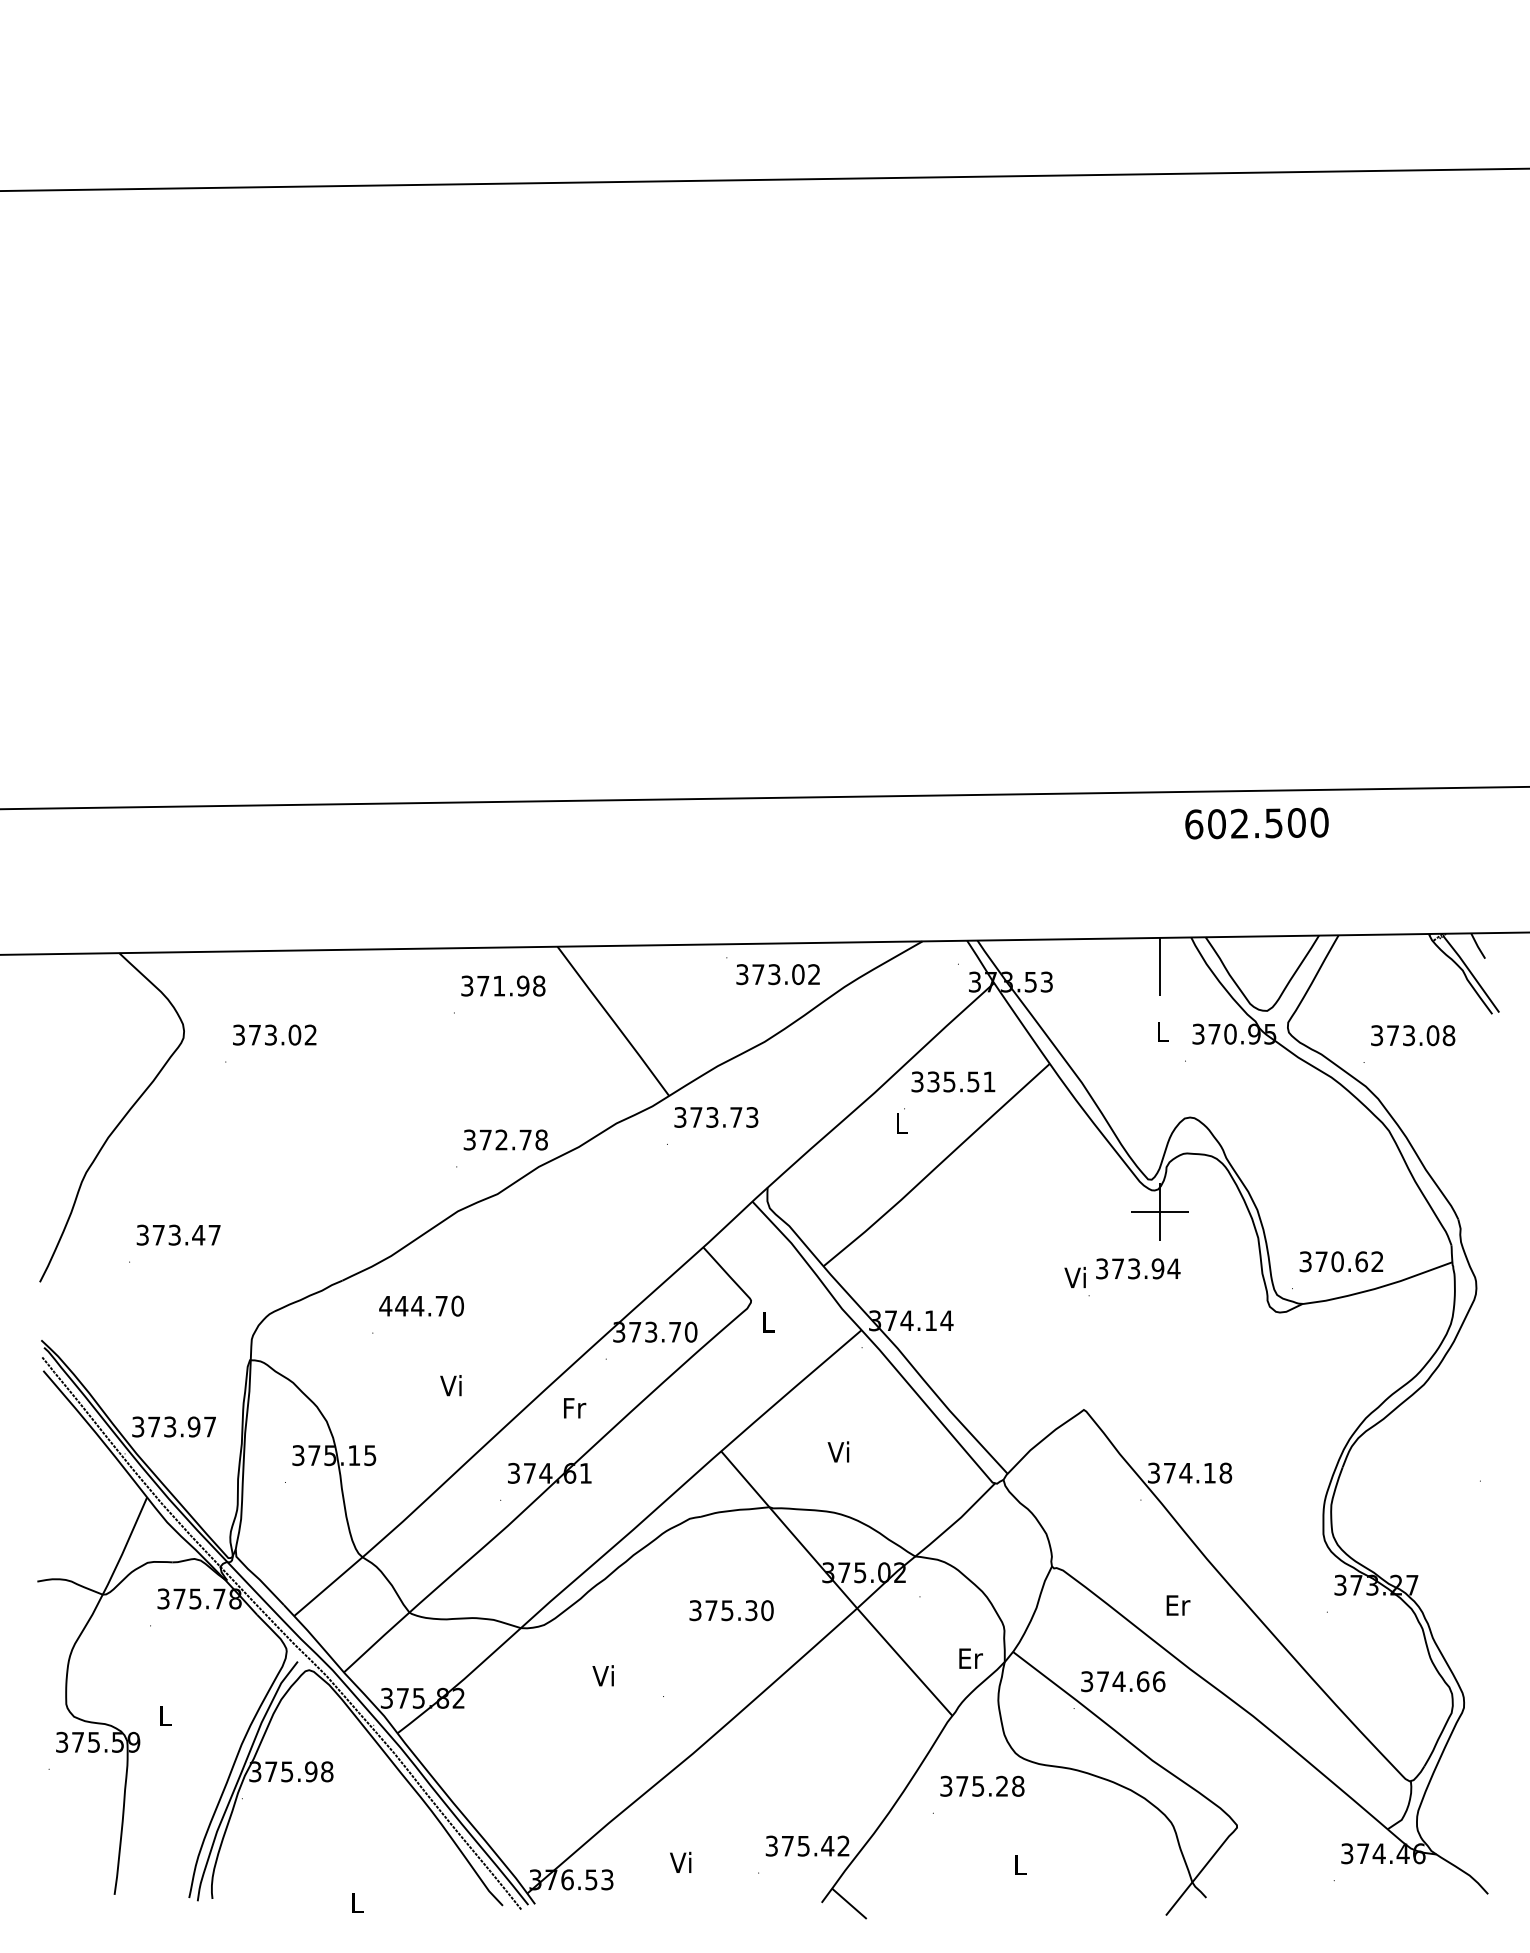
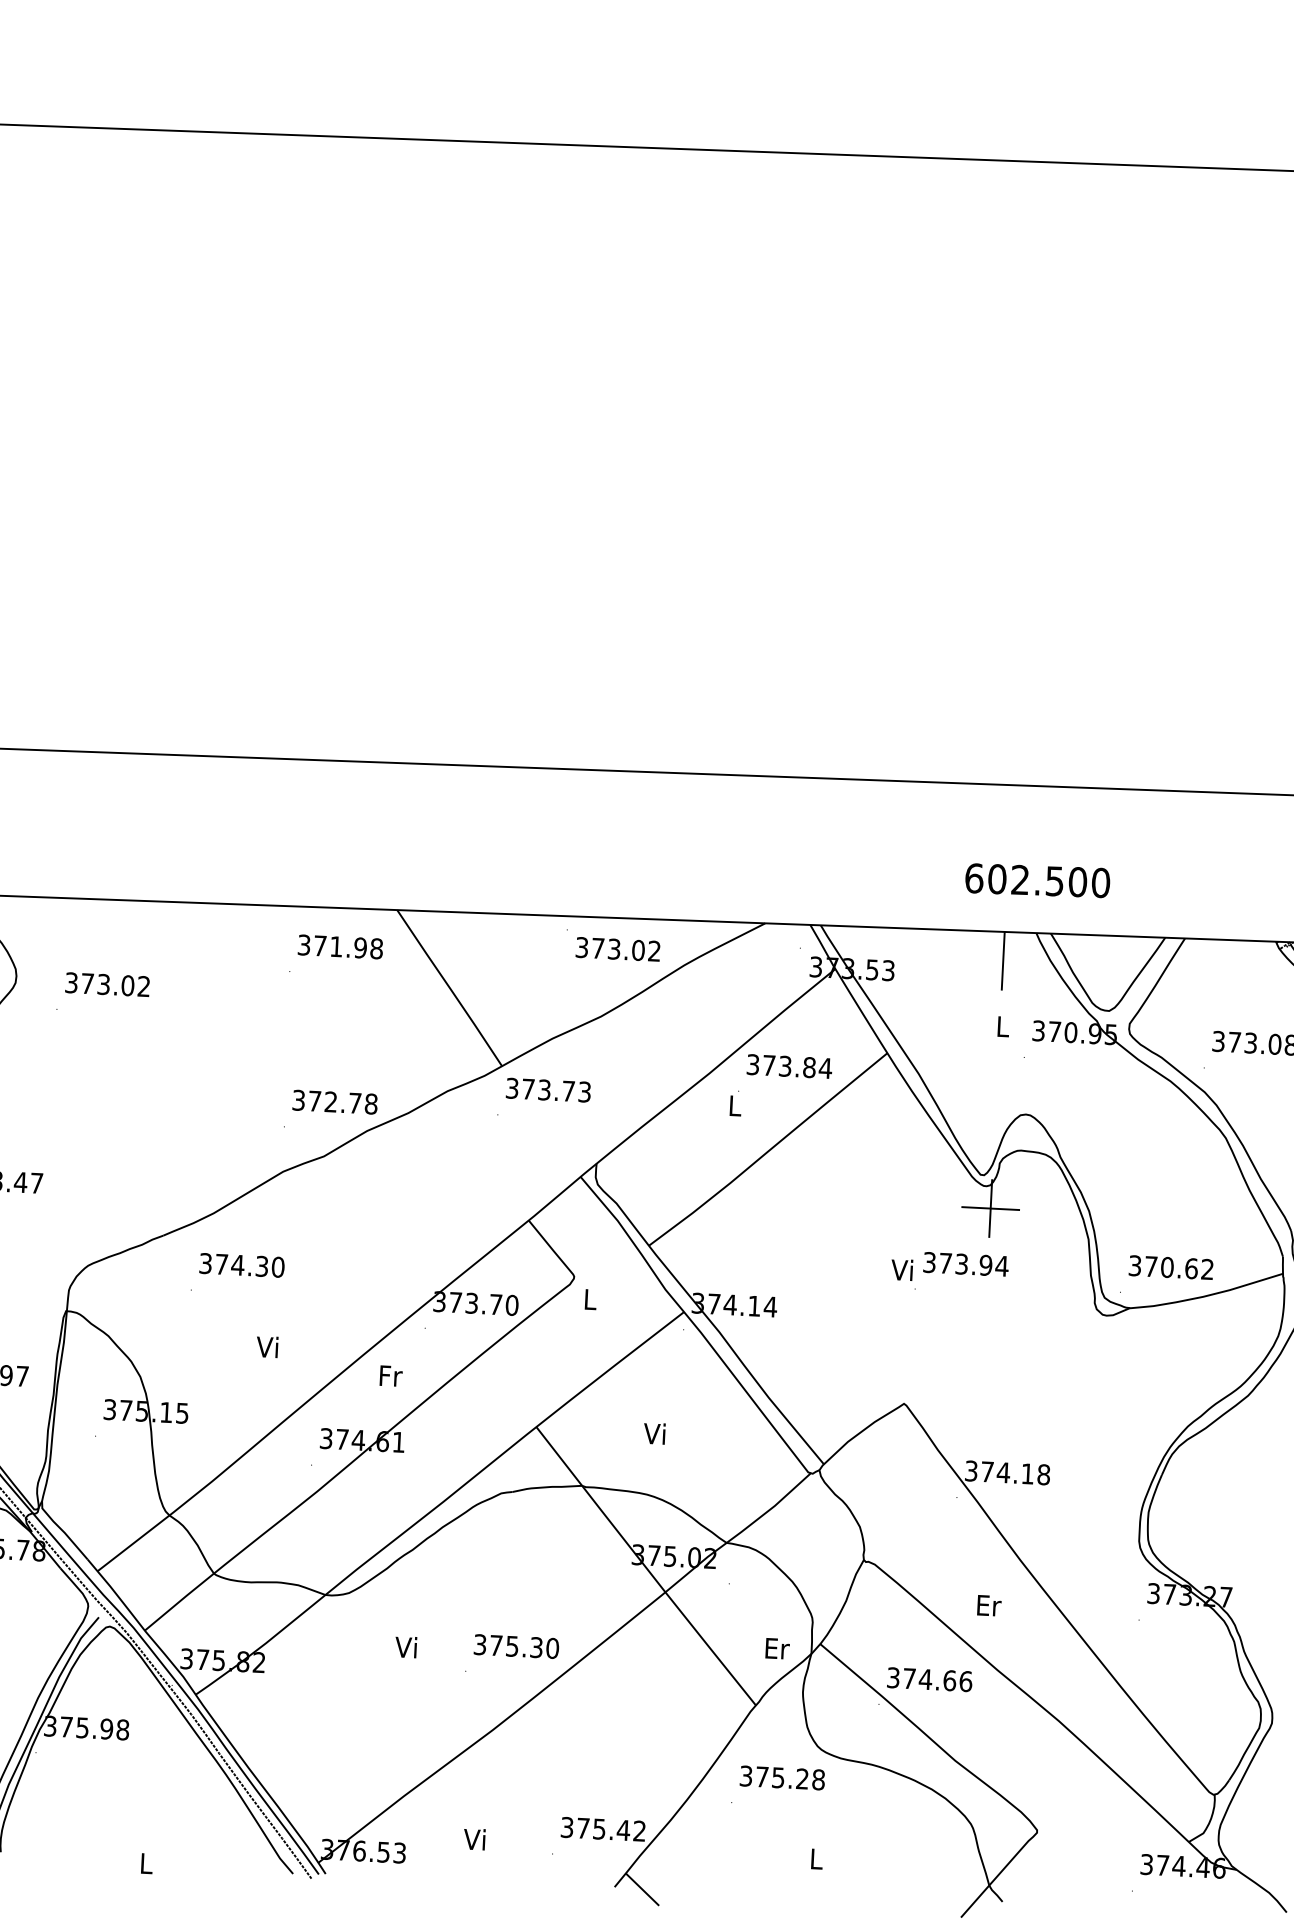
text: (1256, 823) -> (1037, 880), moved
text: (961, 1081) -> (797, 1066), 335.51 -> 373.84
text: (413, 1305) -> (233, 1264), 444.70 -> 374.30
text: (731, 1610) -> (516, 1646), moved

